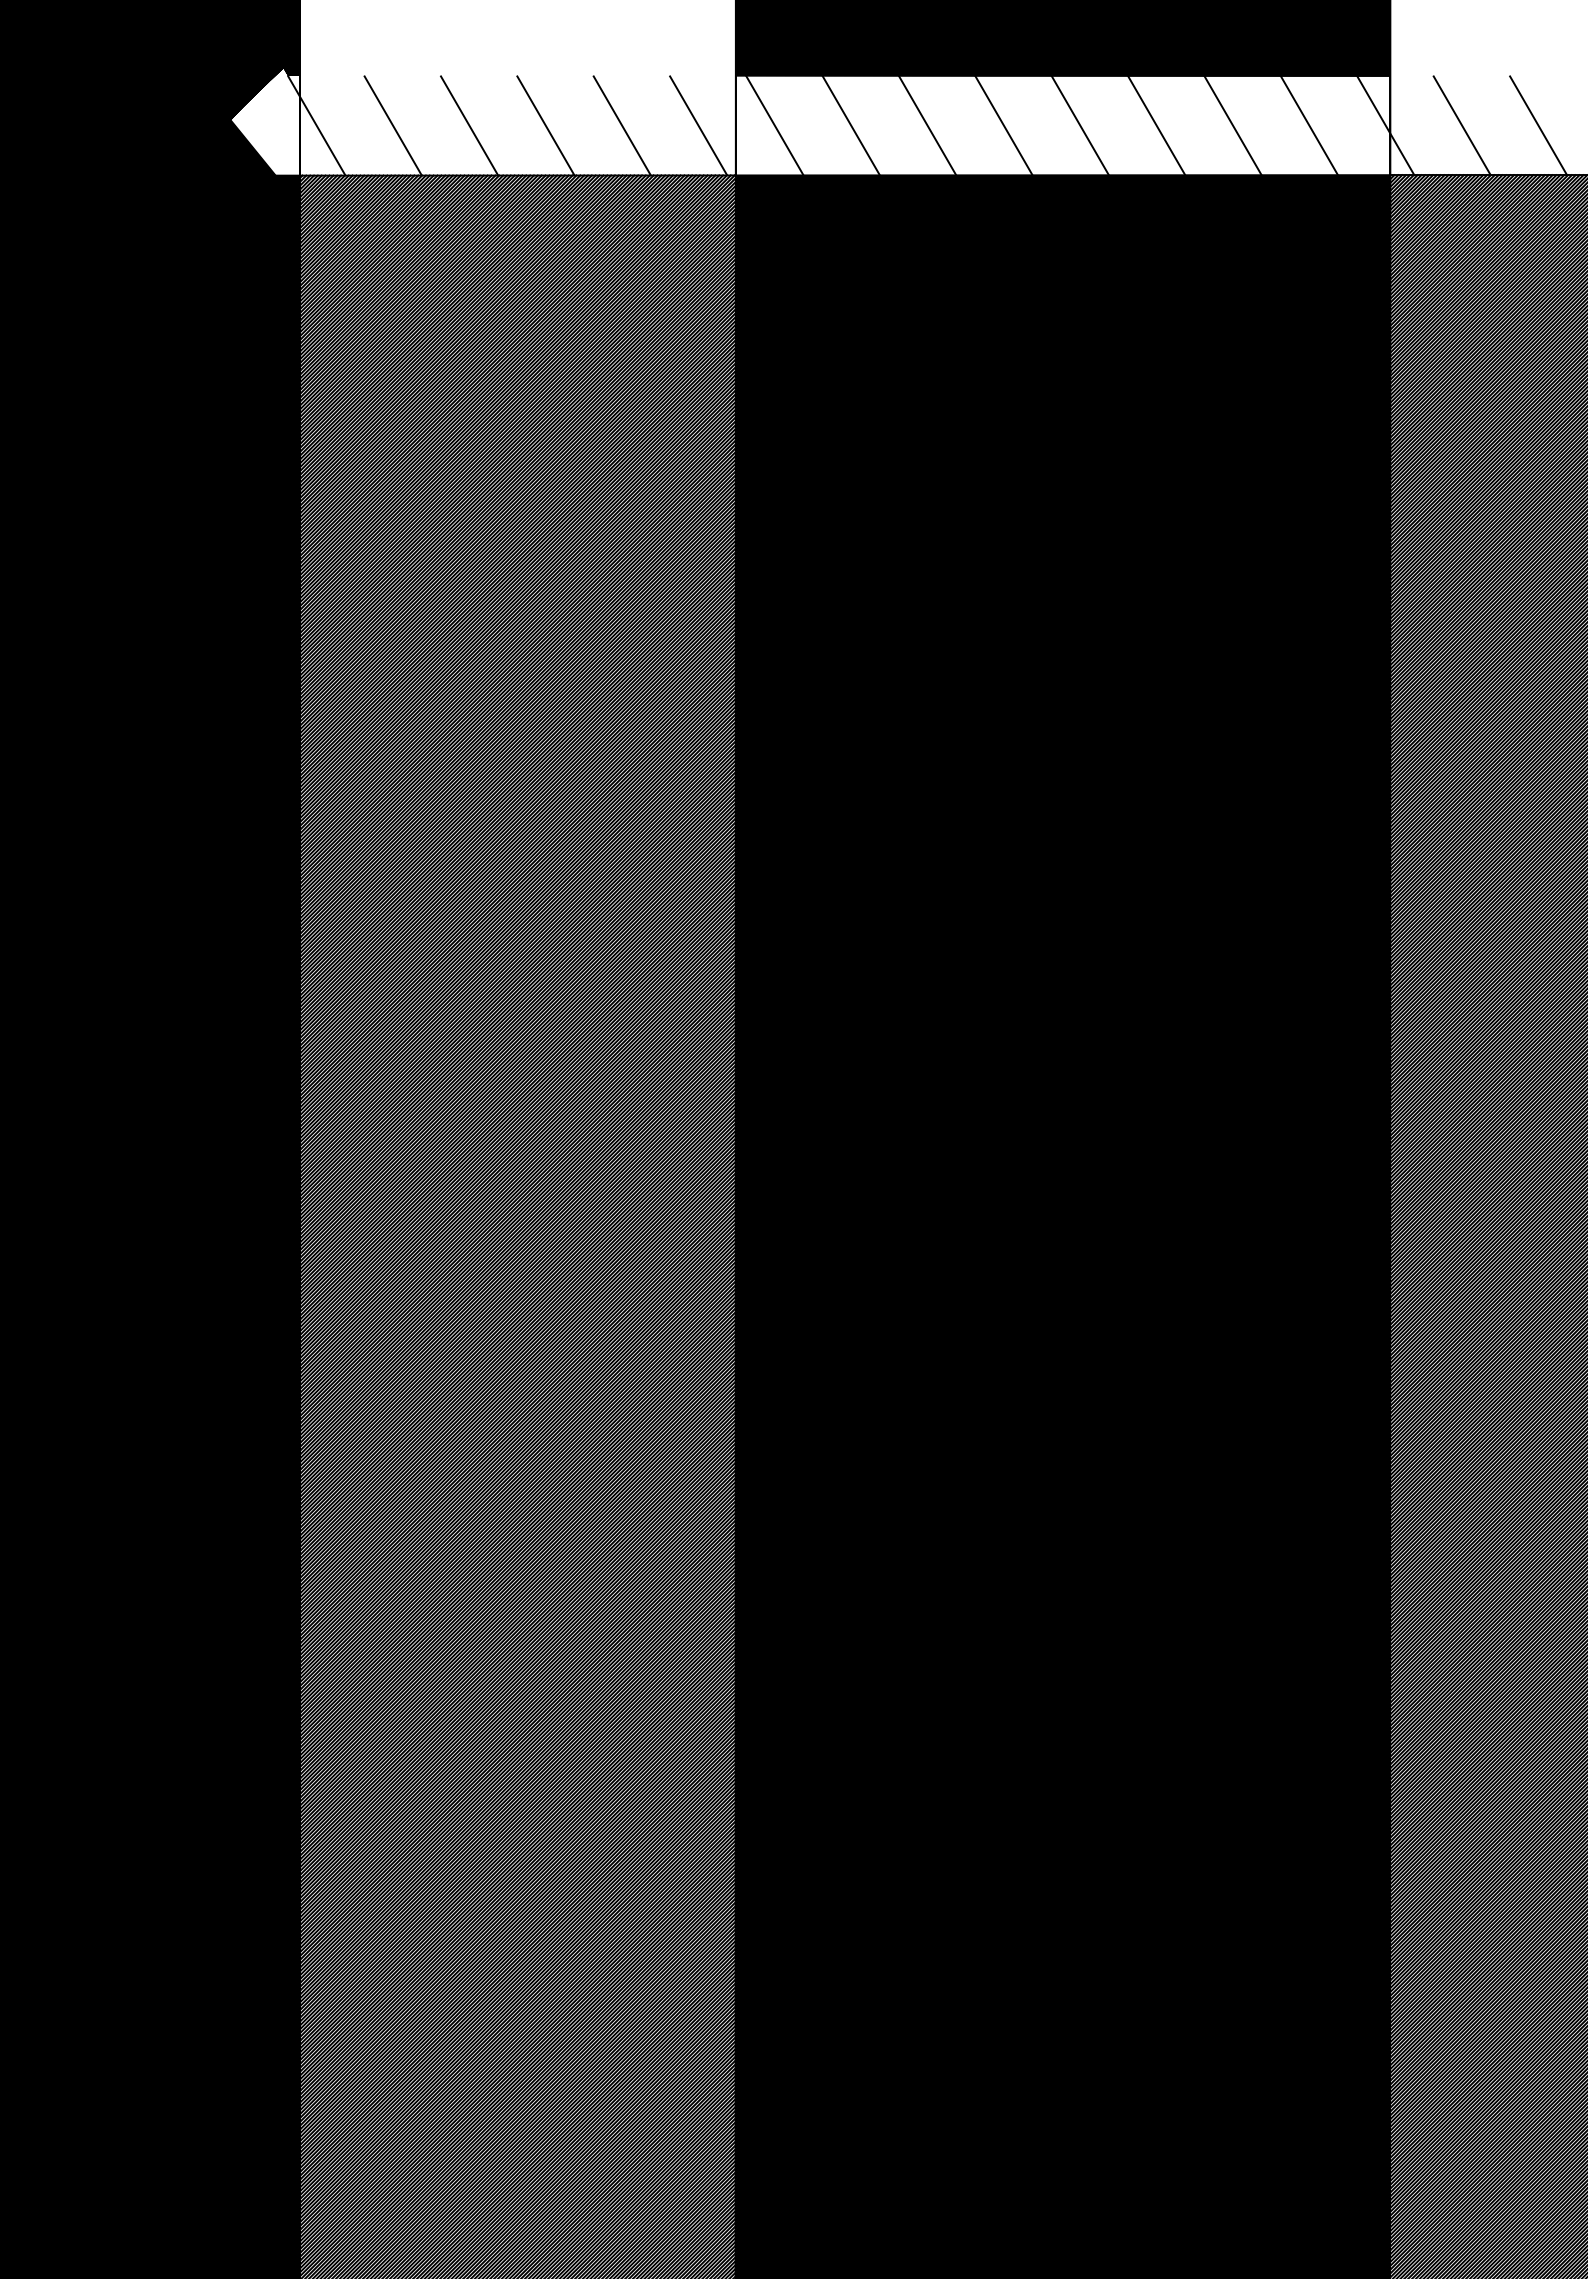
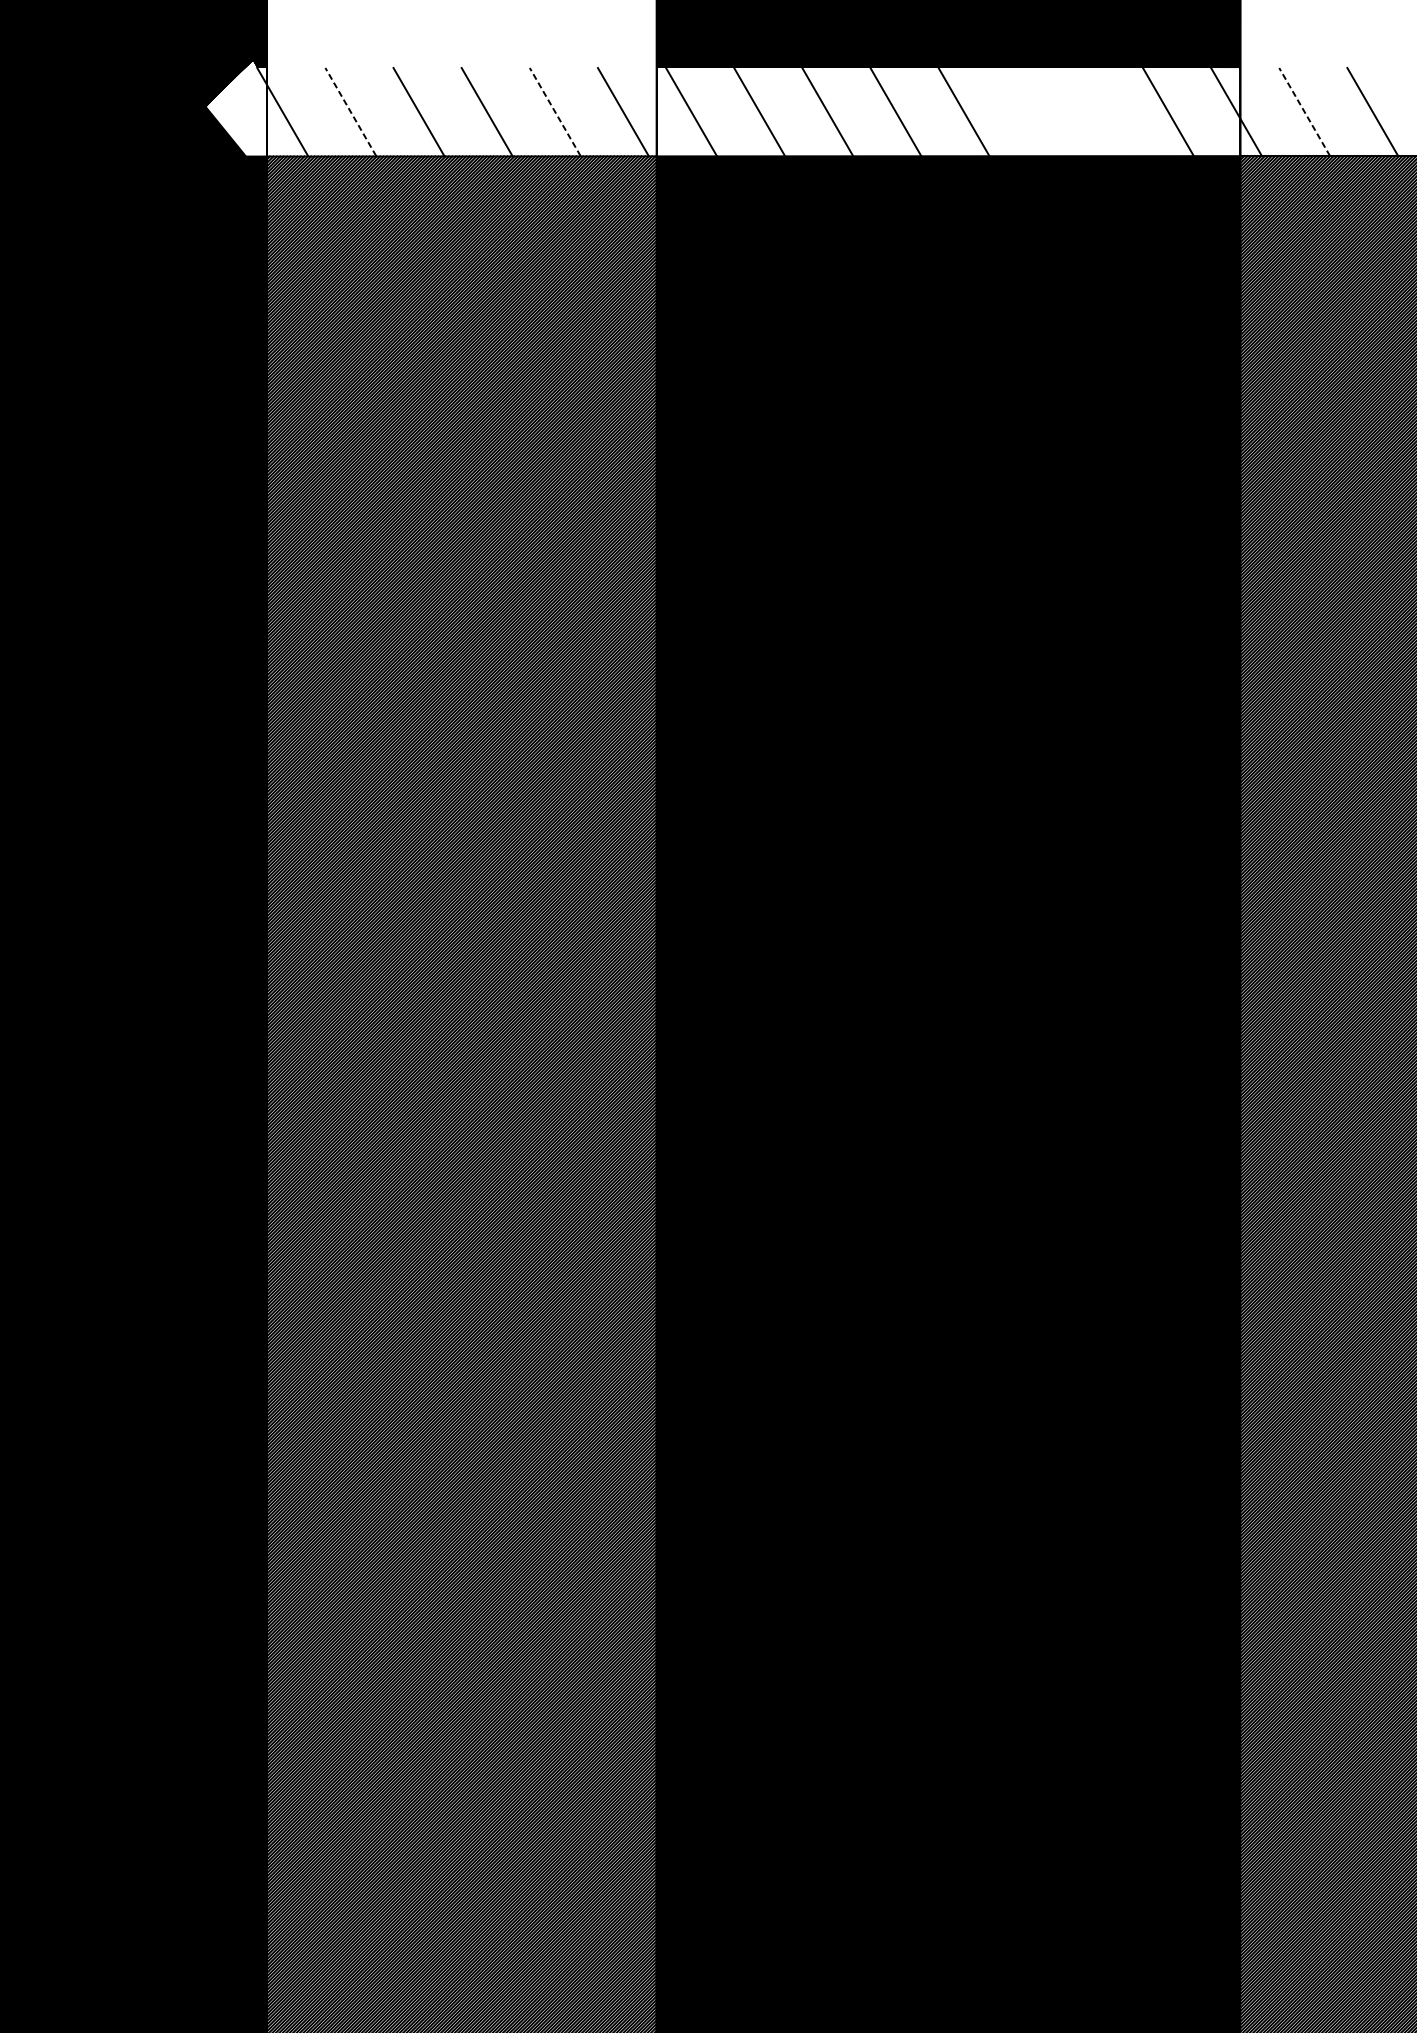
line: (392, 125) -> (350, 111), solid -> dashed
line: (621, 125) -> (554, 111), solid -> dashed
line: (1156, 125) -> (1031, 111), removed
line: (1232, 125) -> (1099, 111), removed
line: (1461, 125) -> (1304, 111), solid -> dashed

